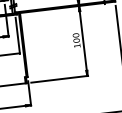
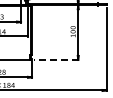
line: (59, 78) -> (56, 59), solid -> dashed

